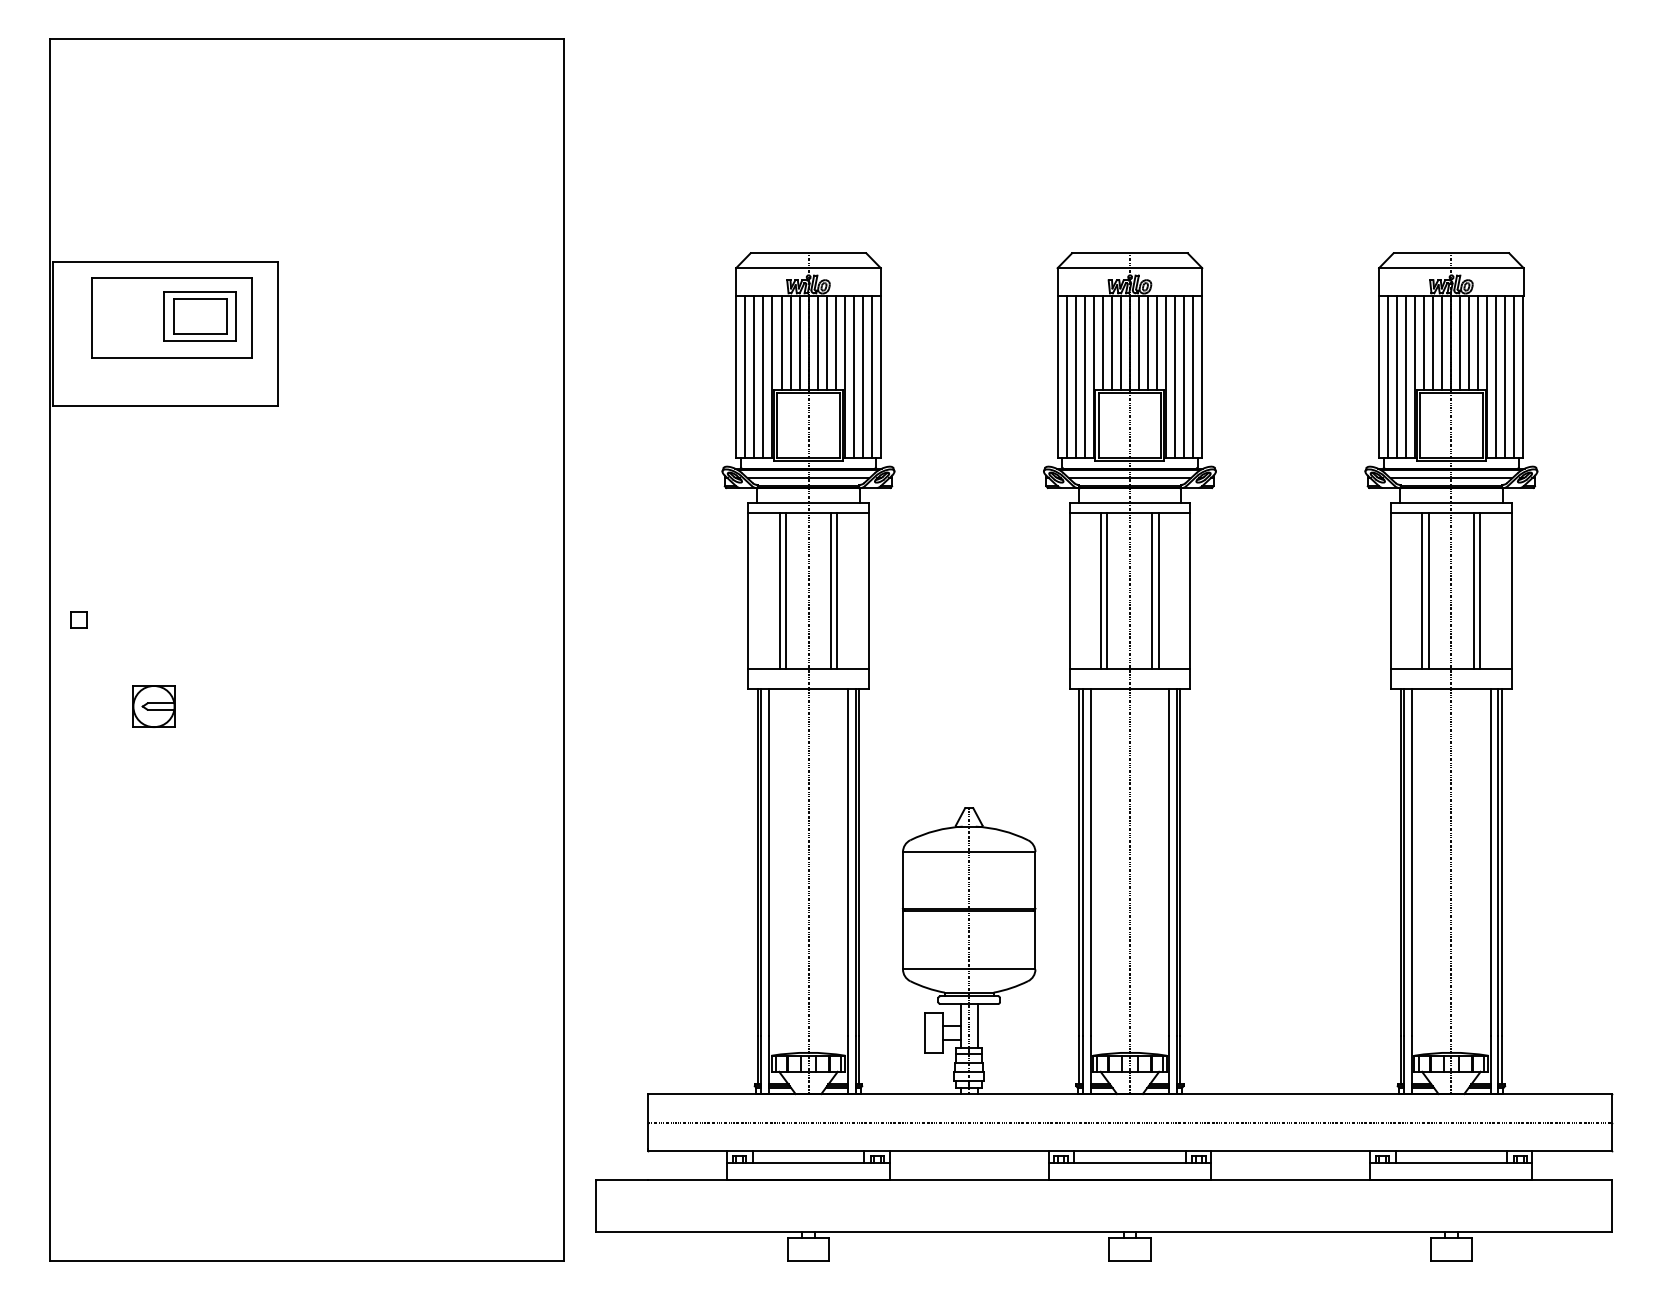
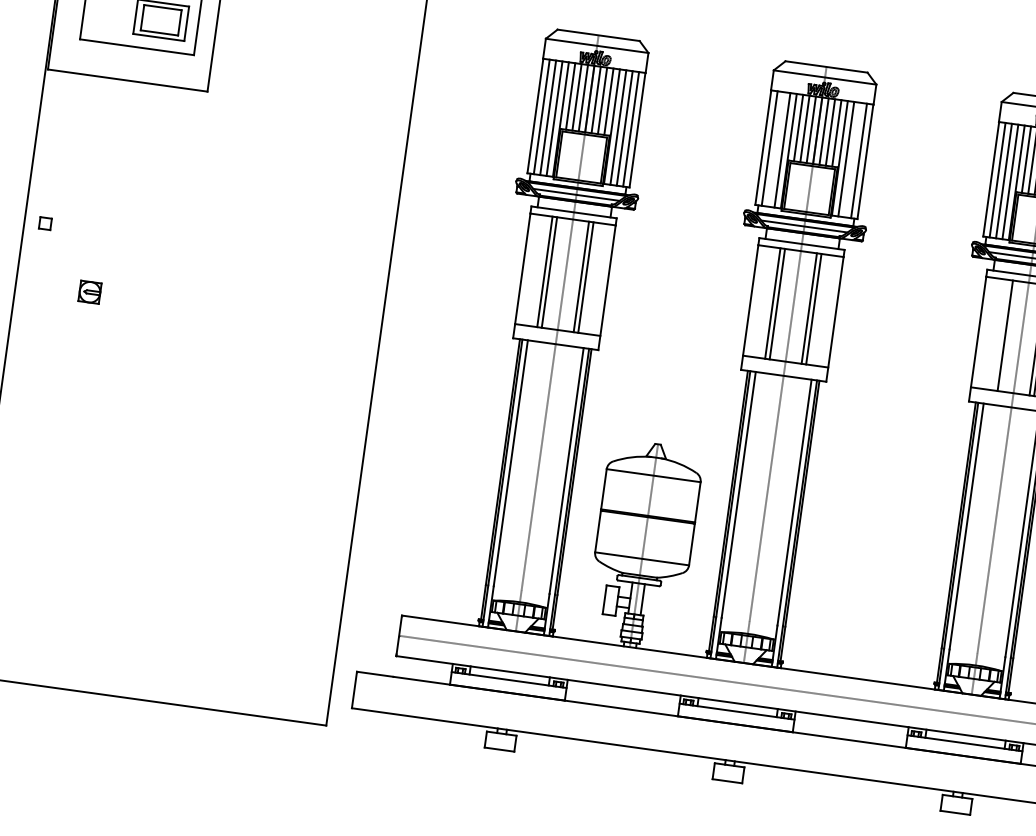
line: (1075, 376) -> (775, 148), removed
line: (1183, 376) -> (852, 159), removed
line: (1422, 590) -> (1000, 334), removed
part: (153, 706) -> (89, 292), size x0.7

